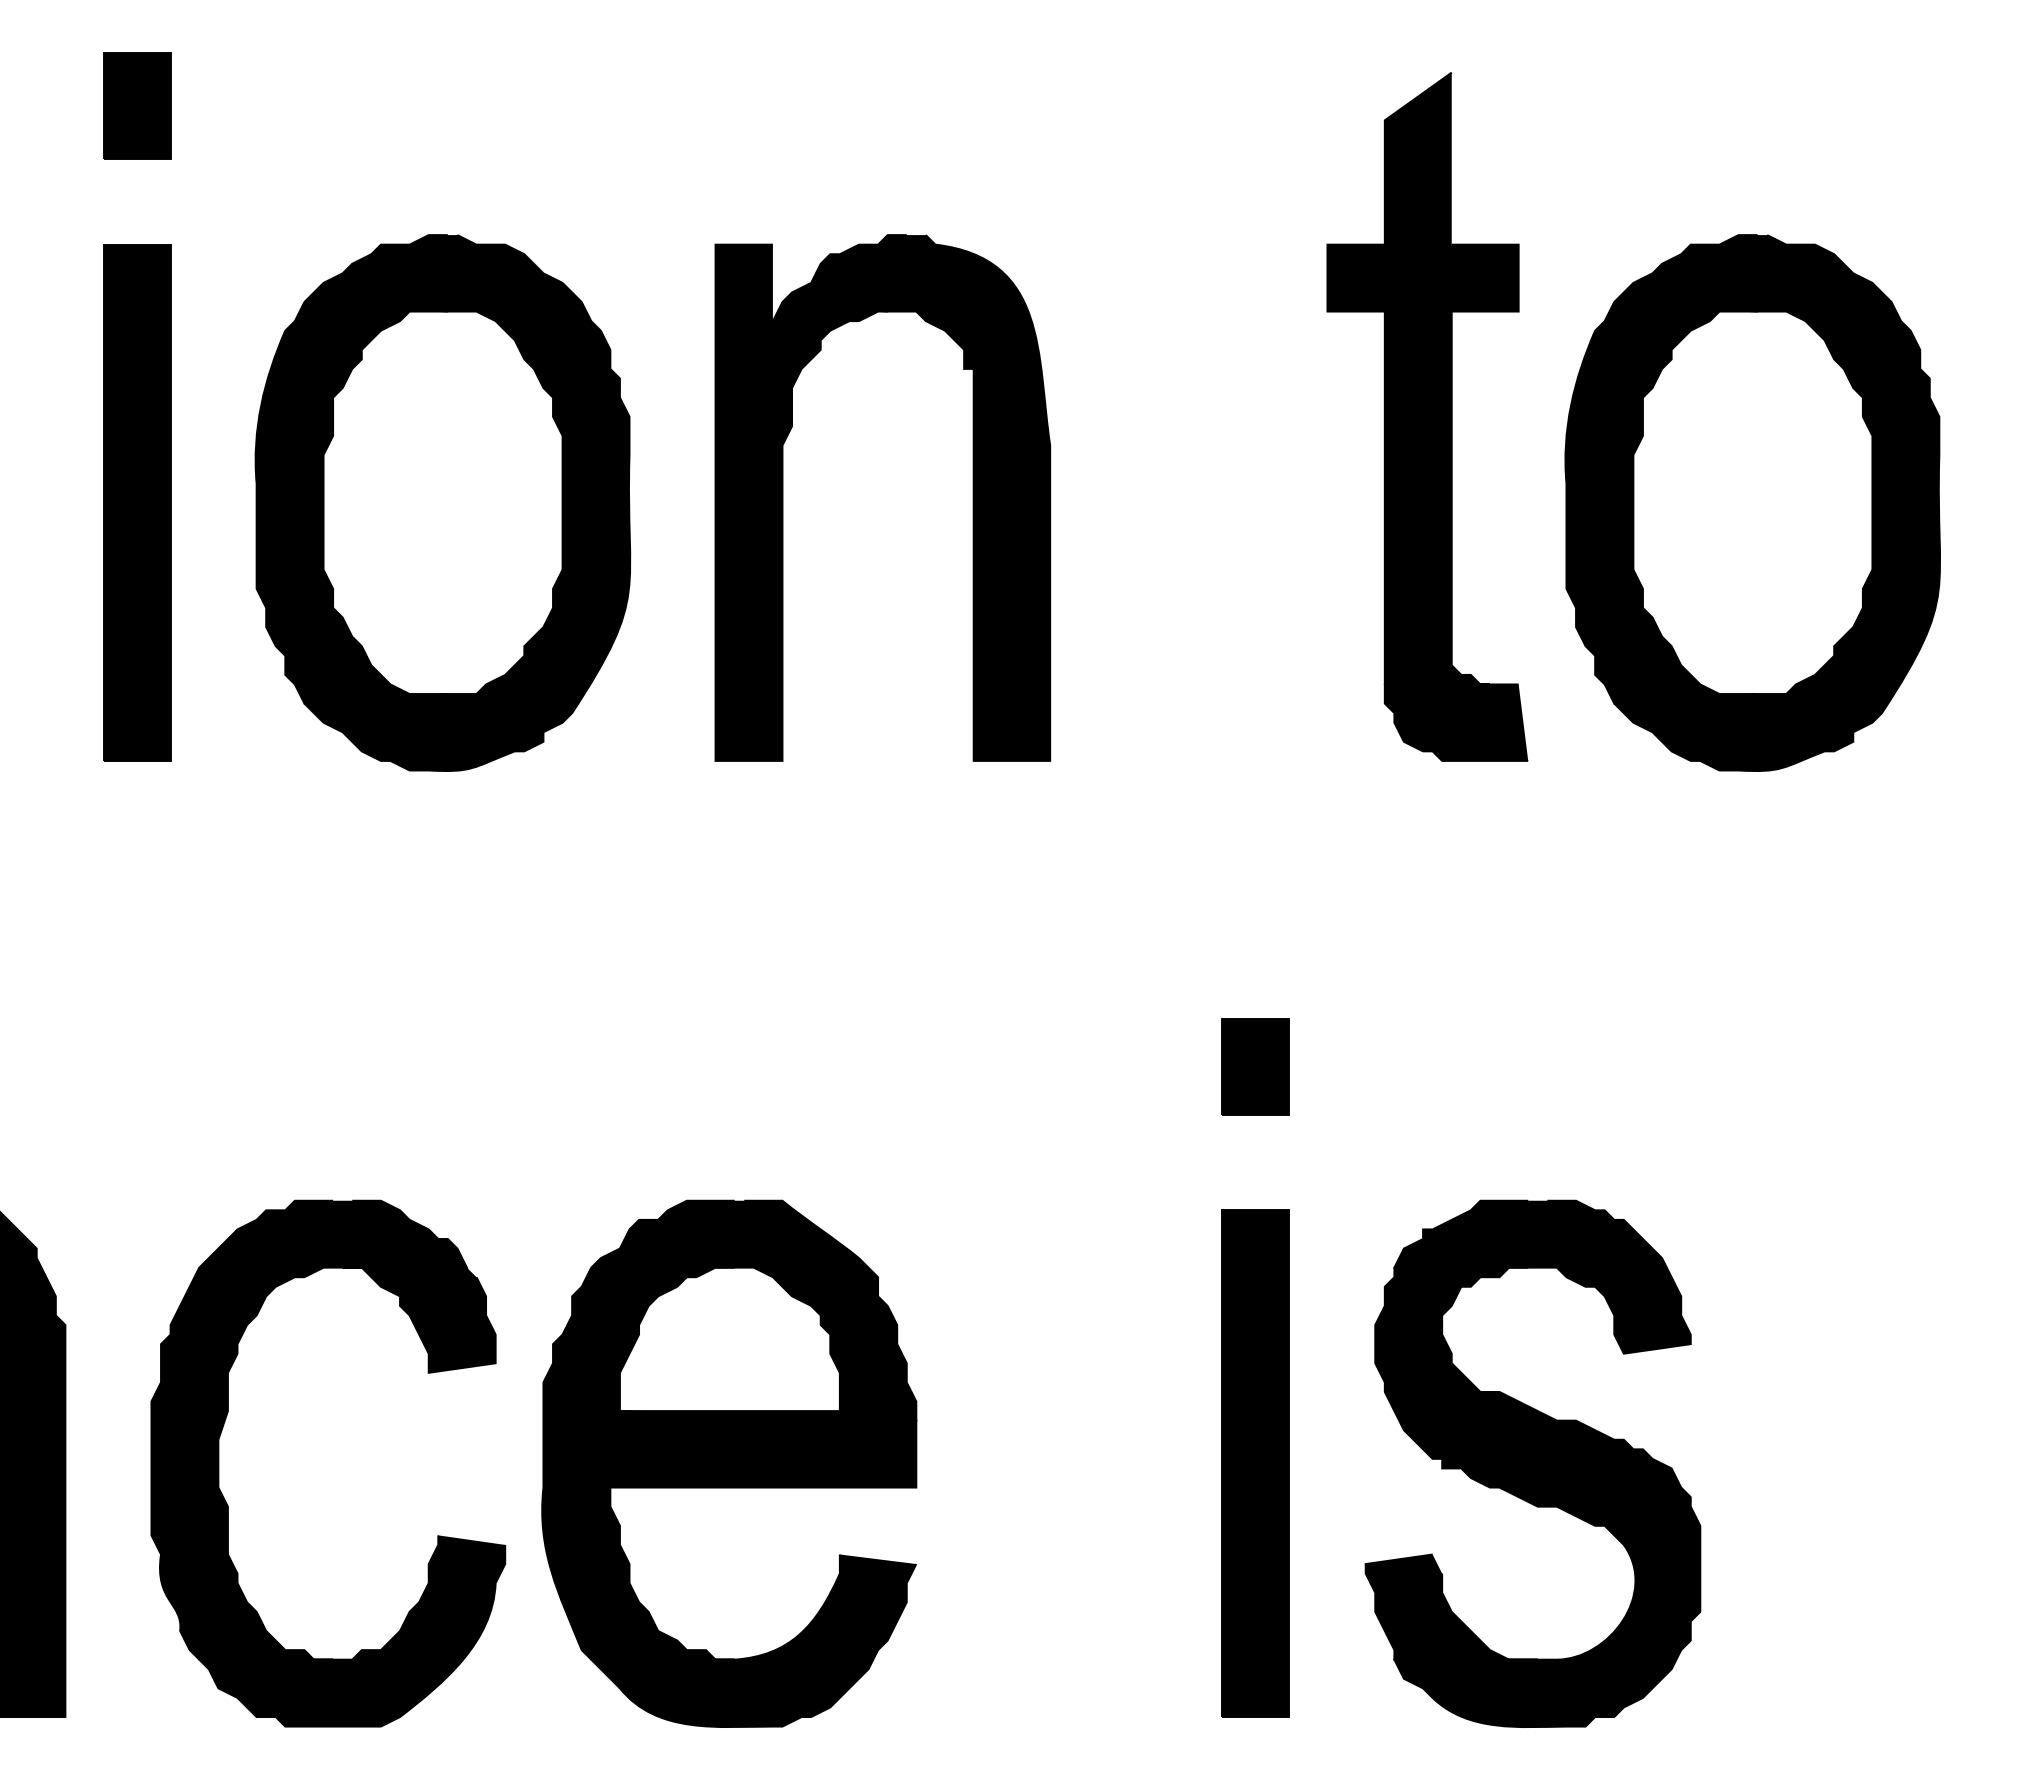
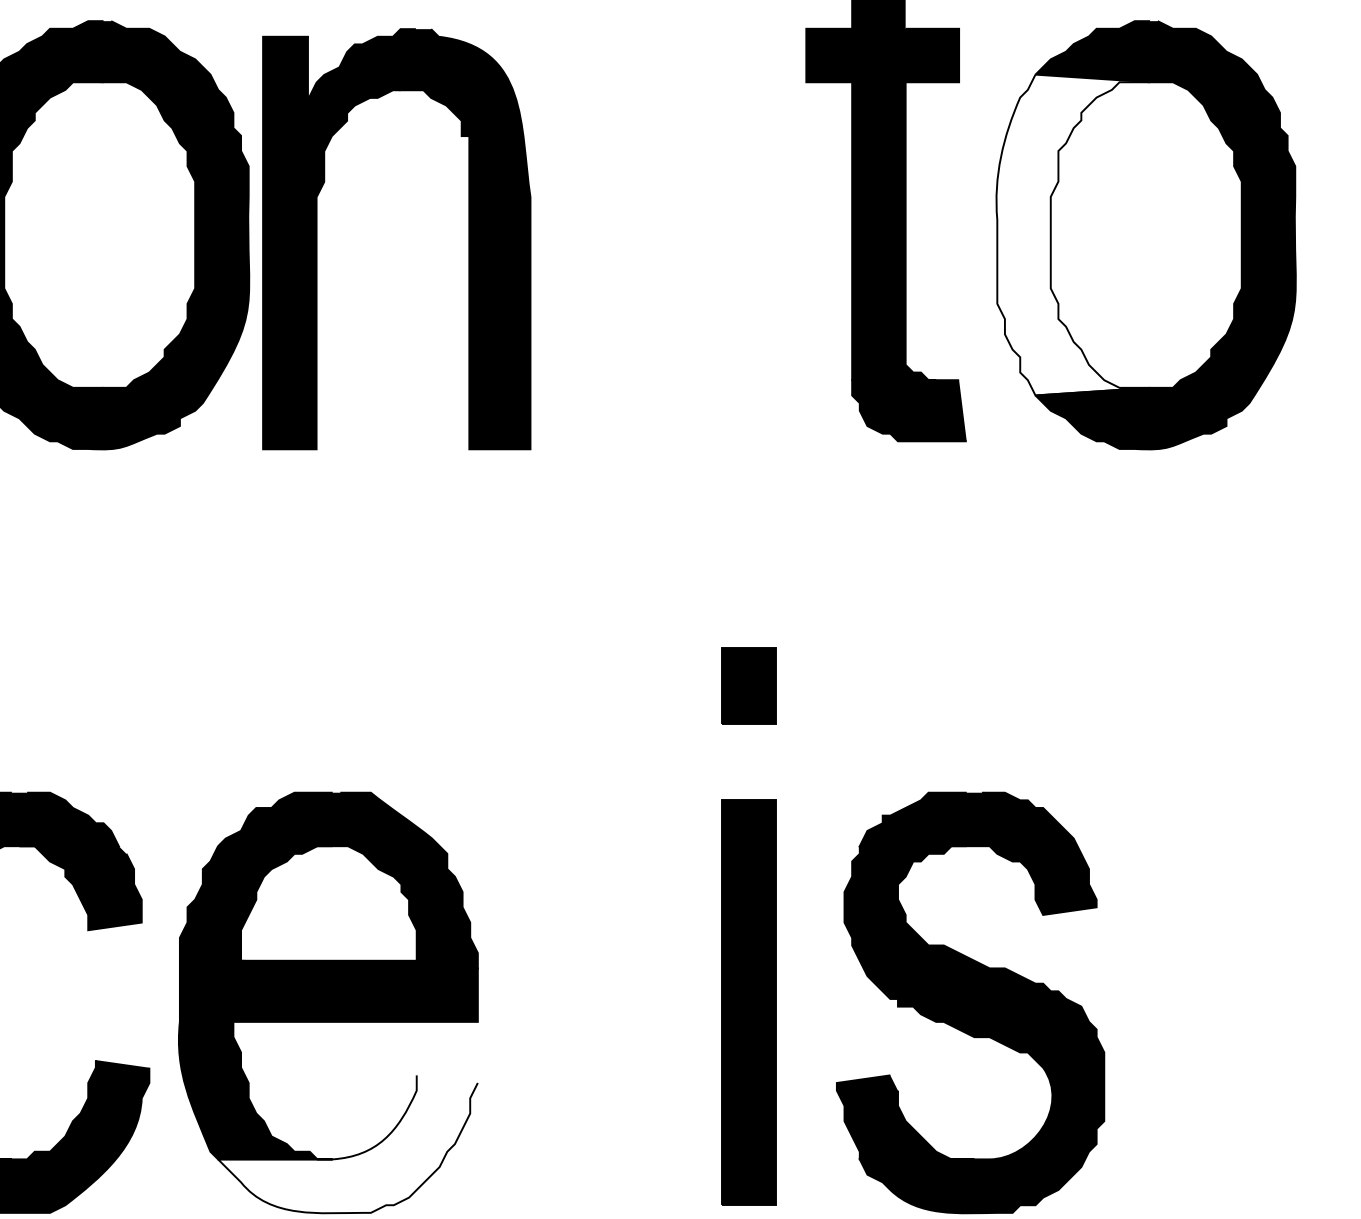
part: (972, 497) -> (468, 238), moved
fill: (1661, 502) -> (1073, 234), removed
fill: (753, 1640) -> (347, 1144), removed

